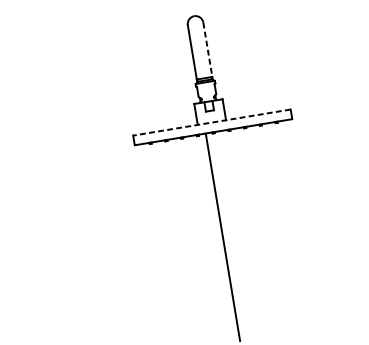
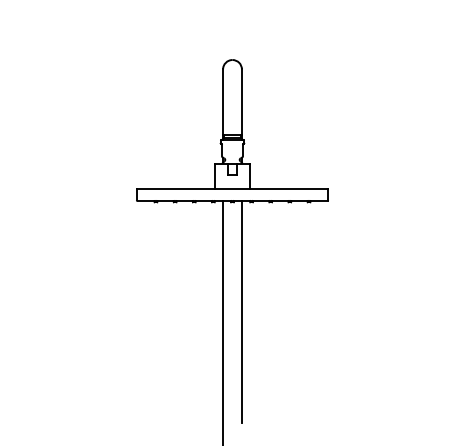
line: (207, 51) -> (241, 104), dashed -> solid
line: (211, 122) -> (232, 189), dashed -> solid
line: (236, 222) -> (241, 311), added

